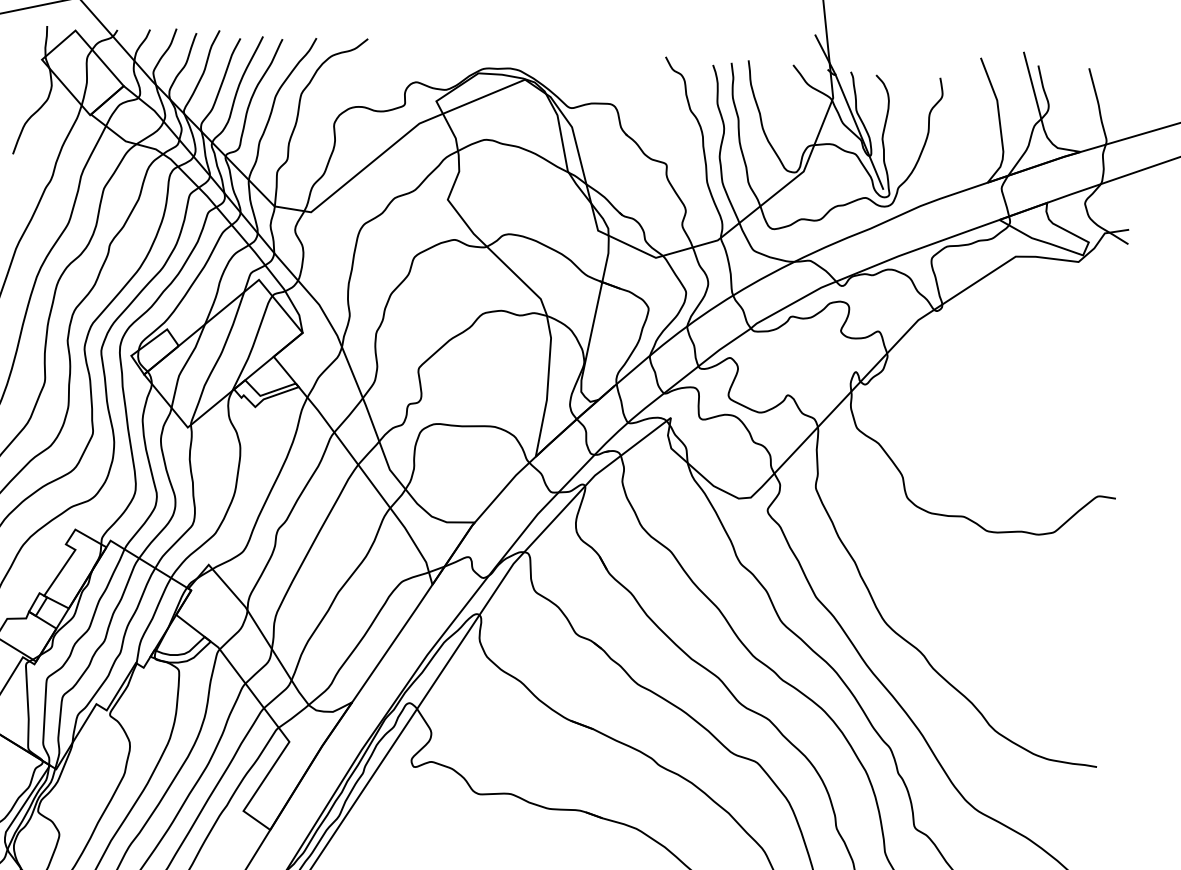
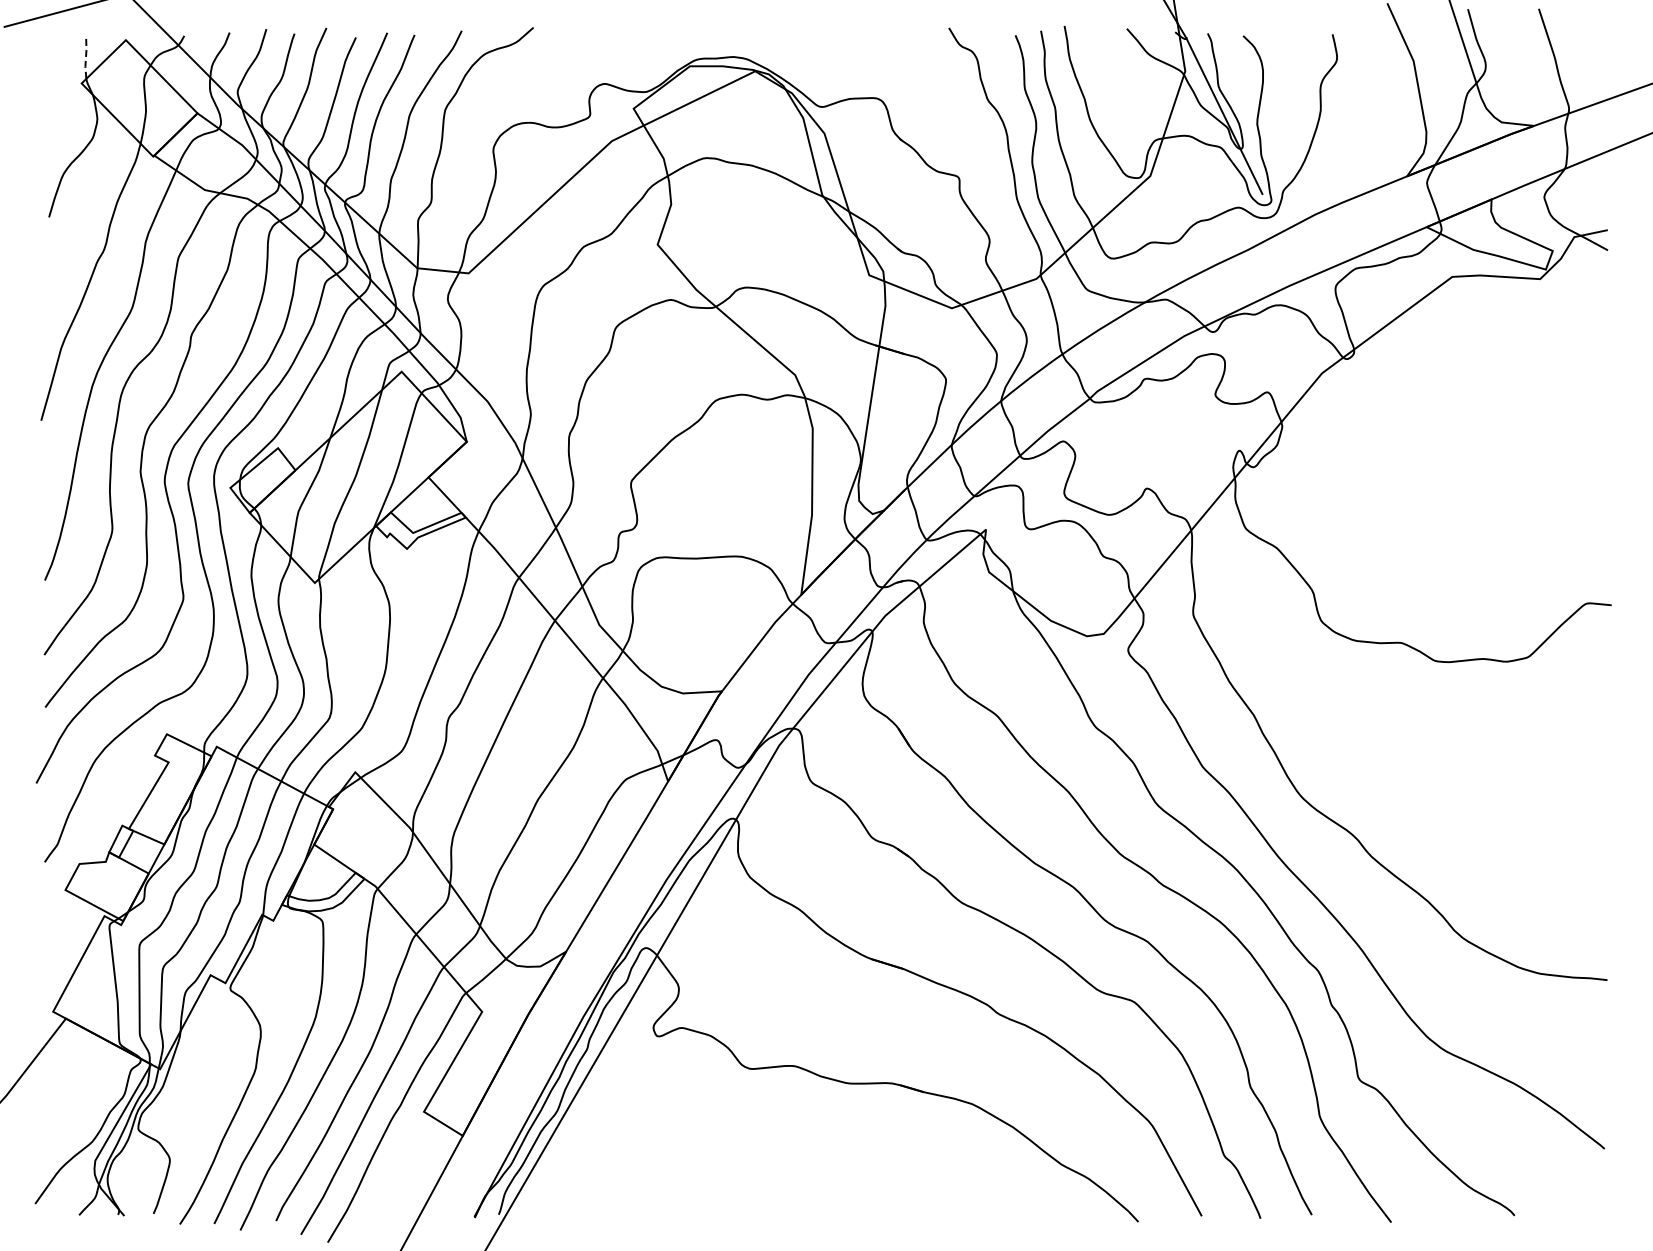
line: (46, 40) -> (86, 56), solid -> dashed

